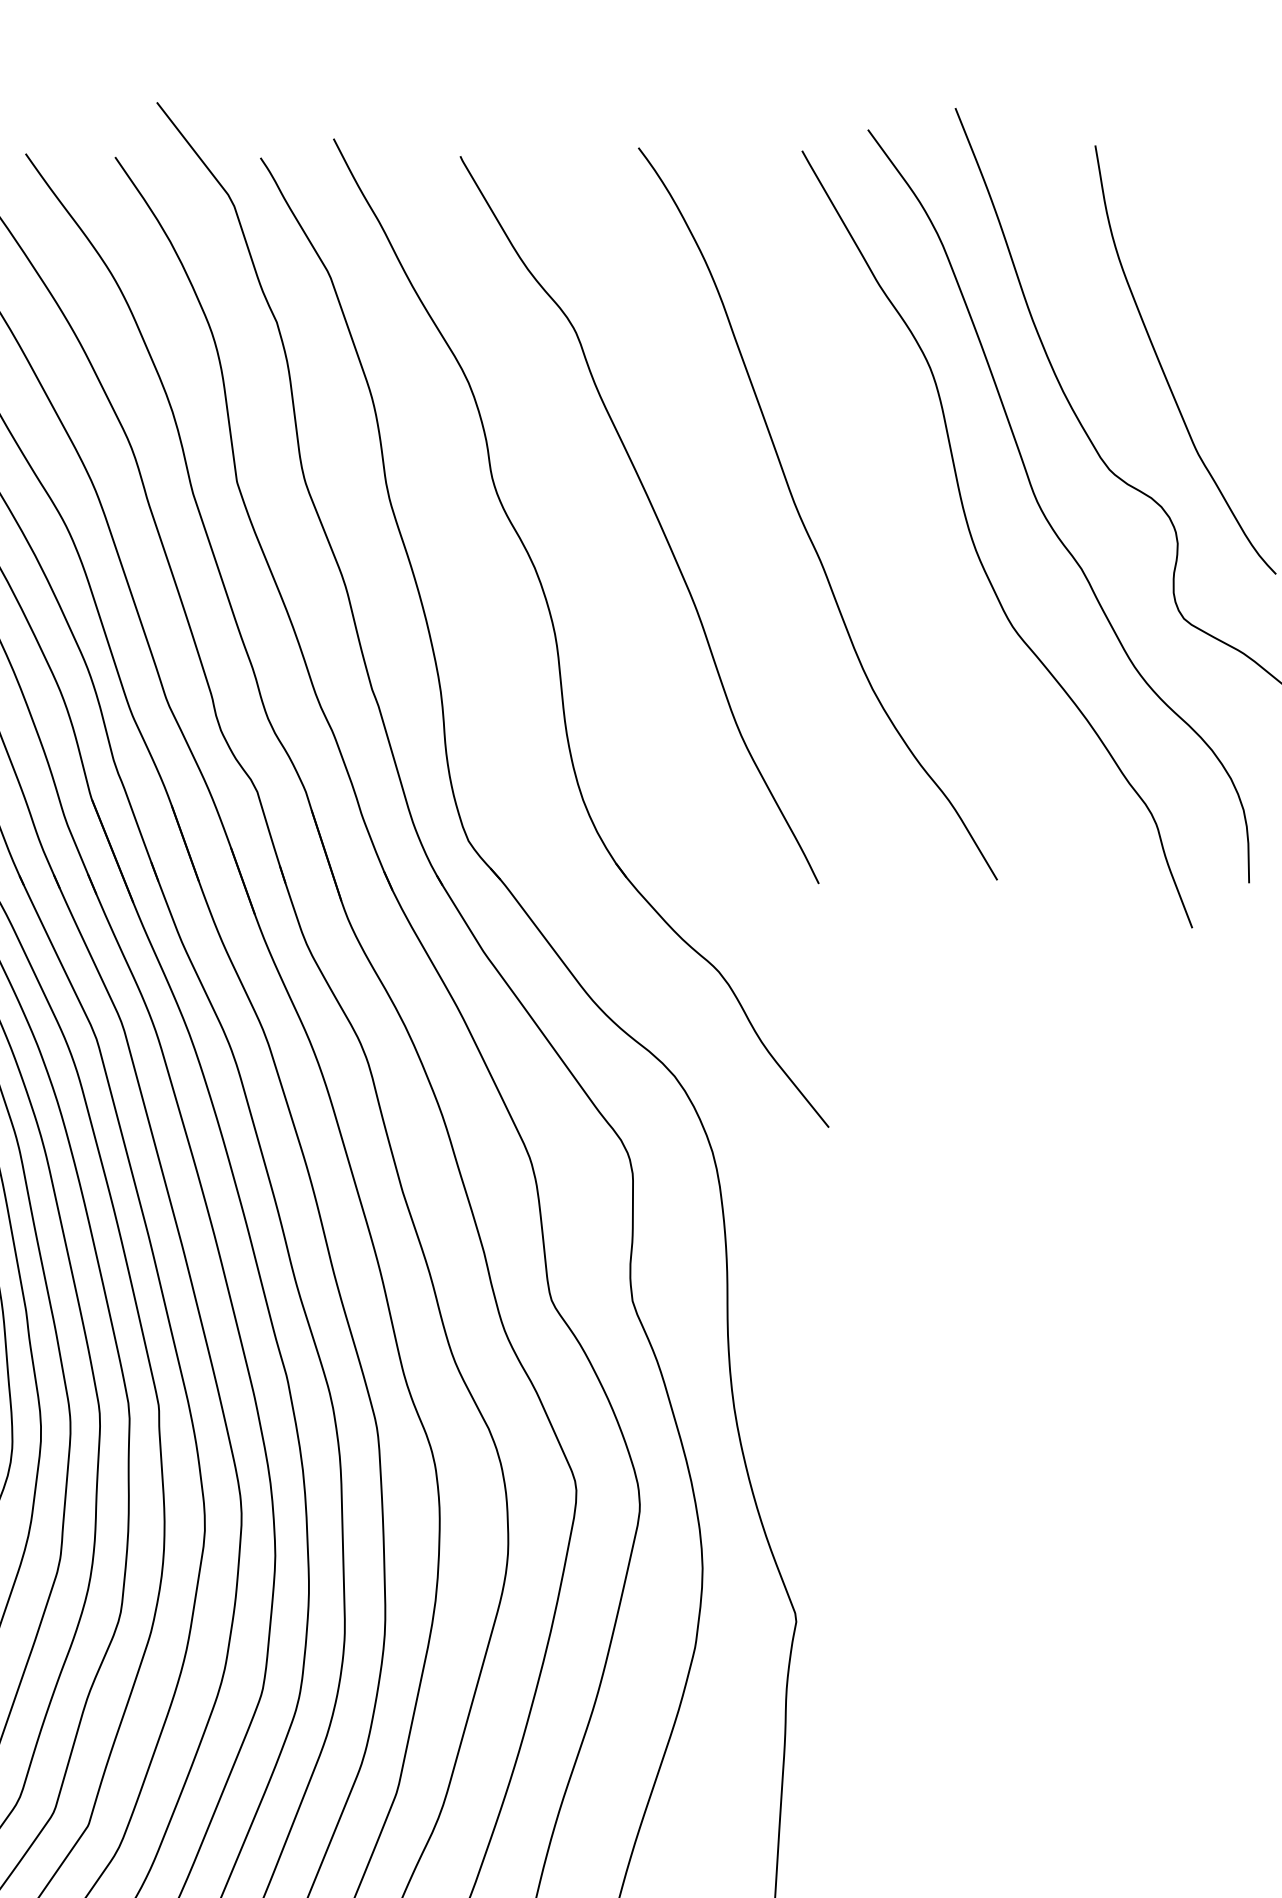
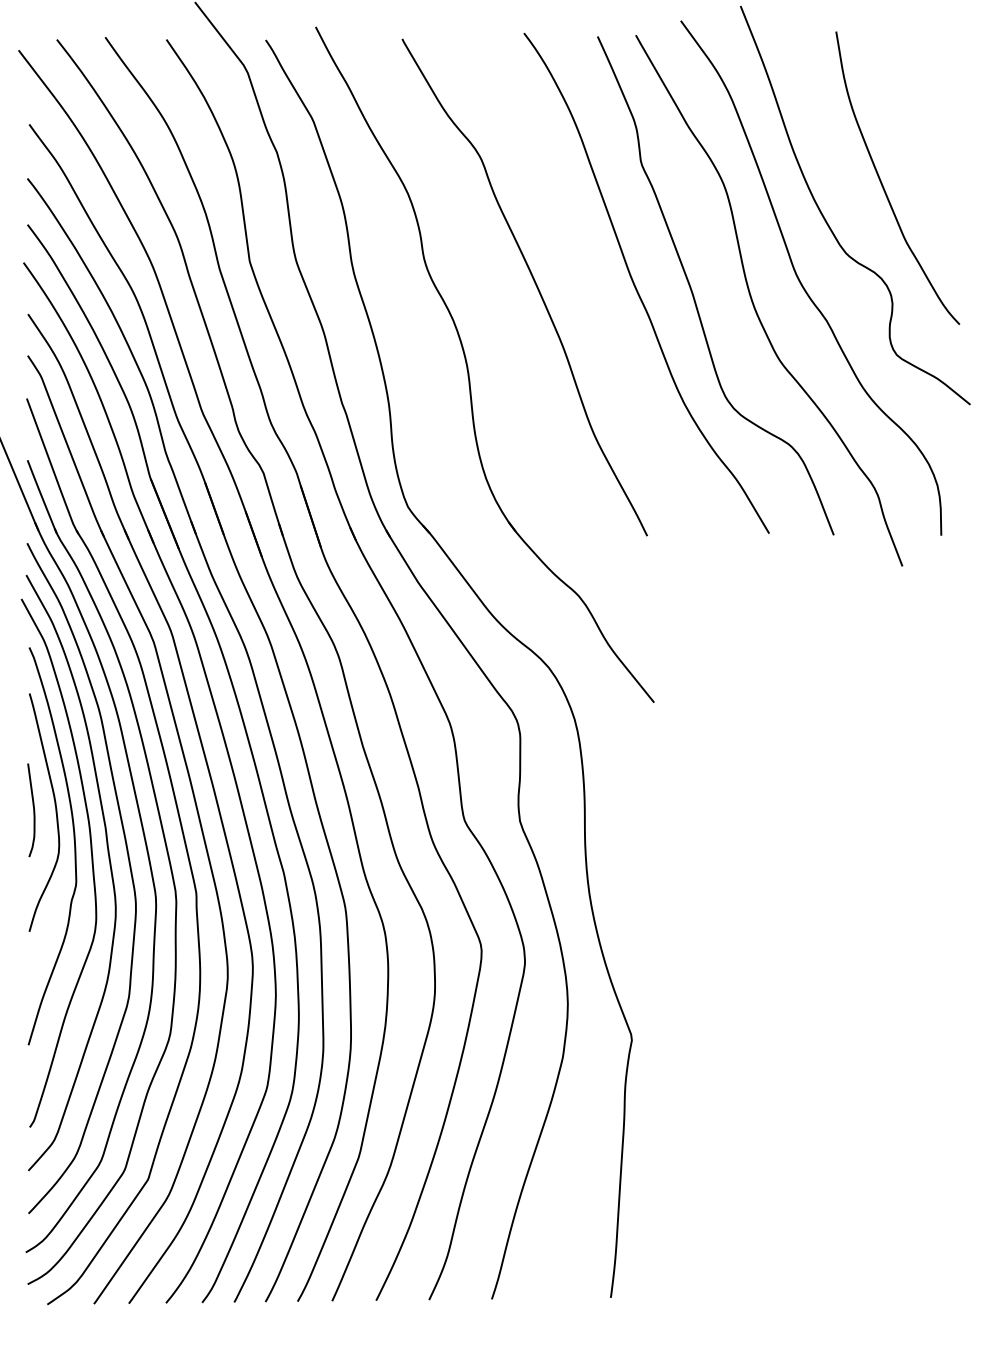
curve: (886, 527) -> (693, 292), added

